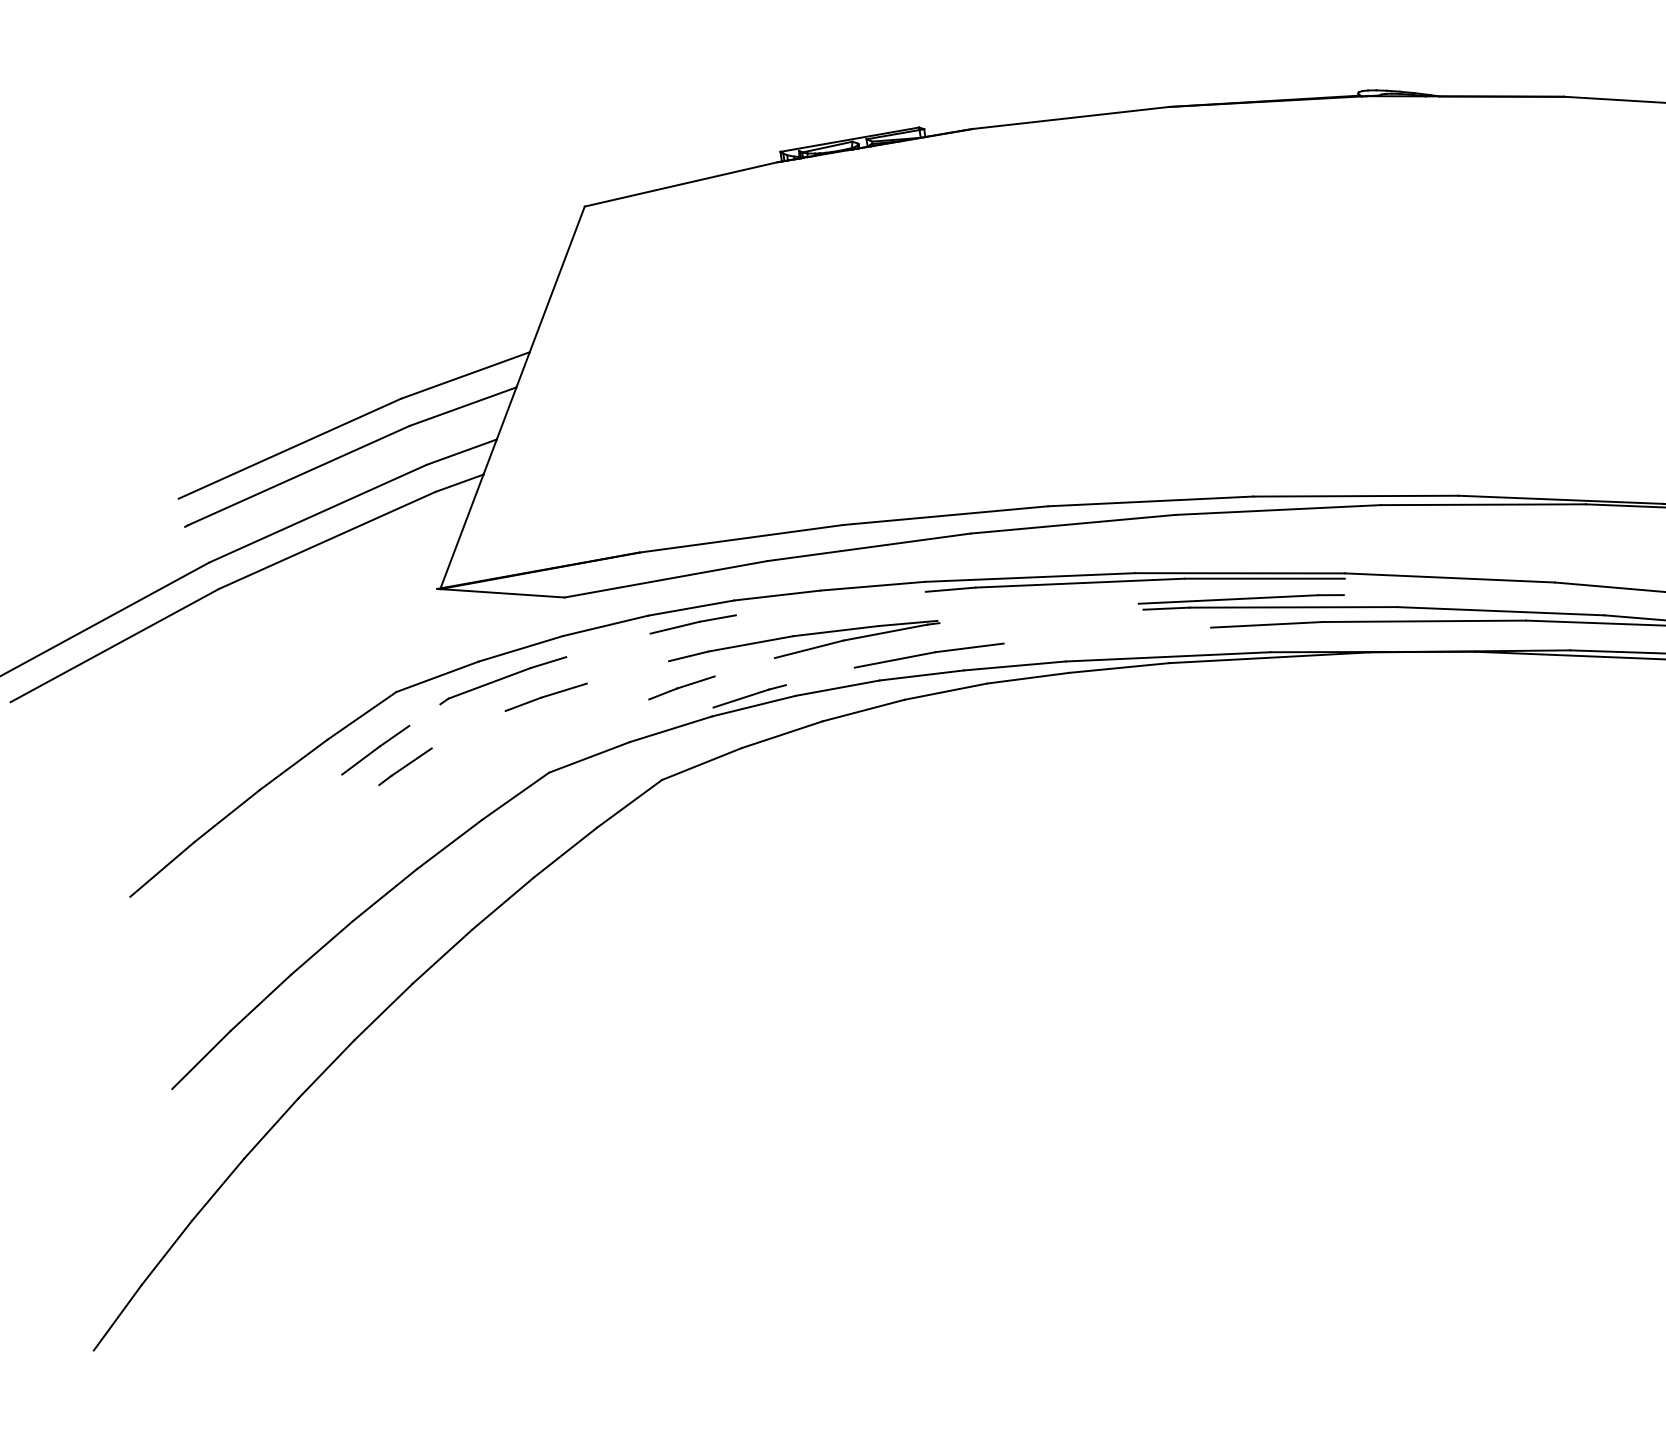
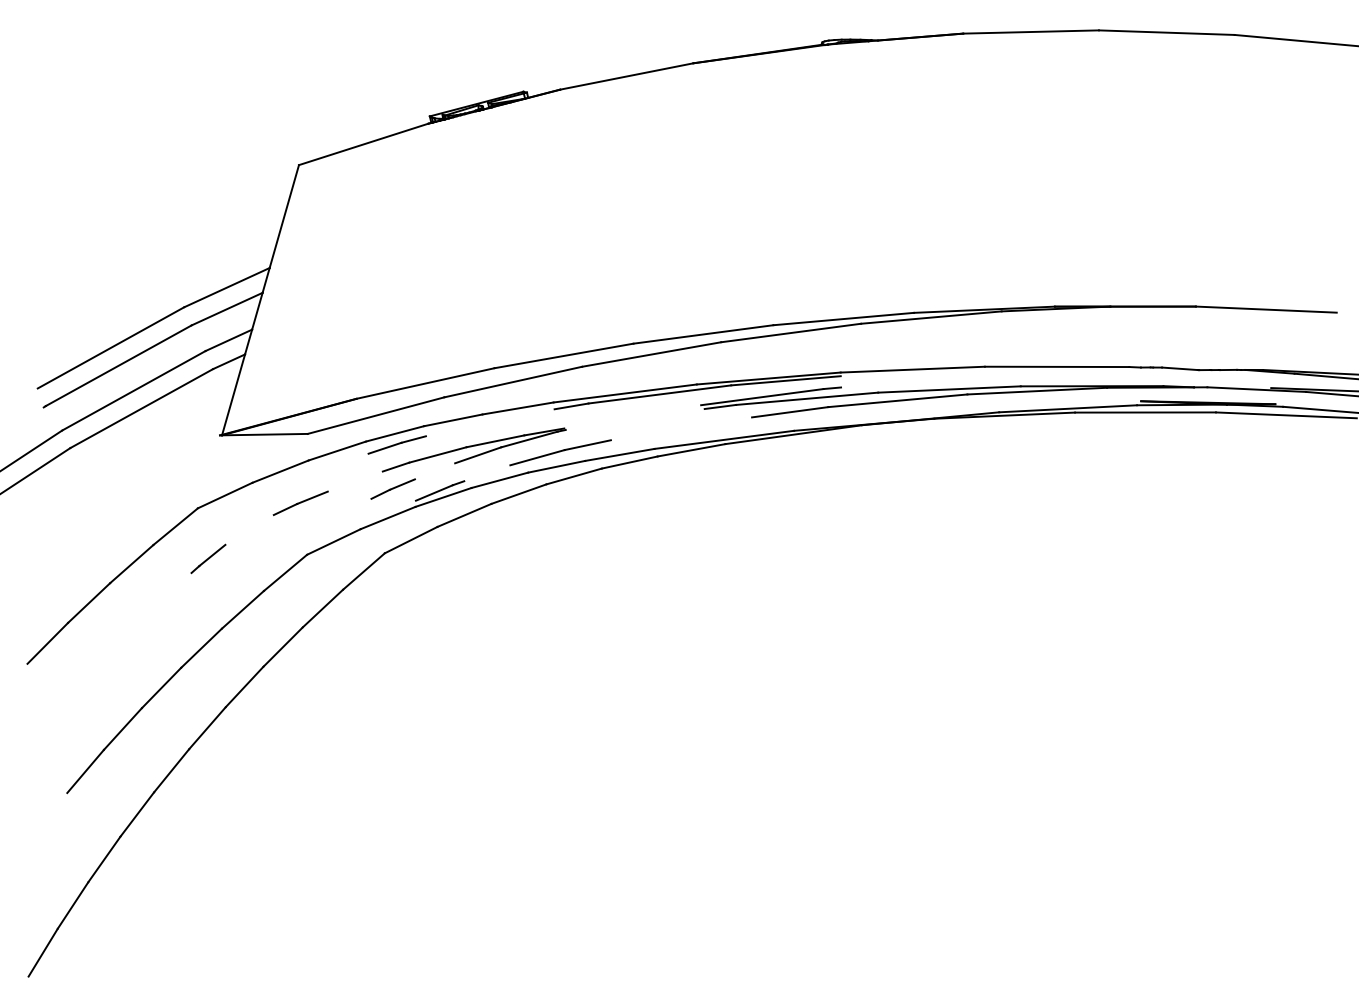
part: (503, 680) -> (270, 494), removed
line: (374, 748) -> (186, 548), removed

